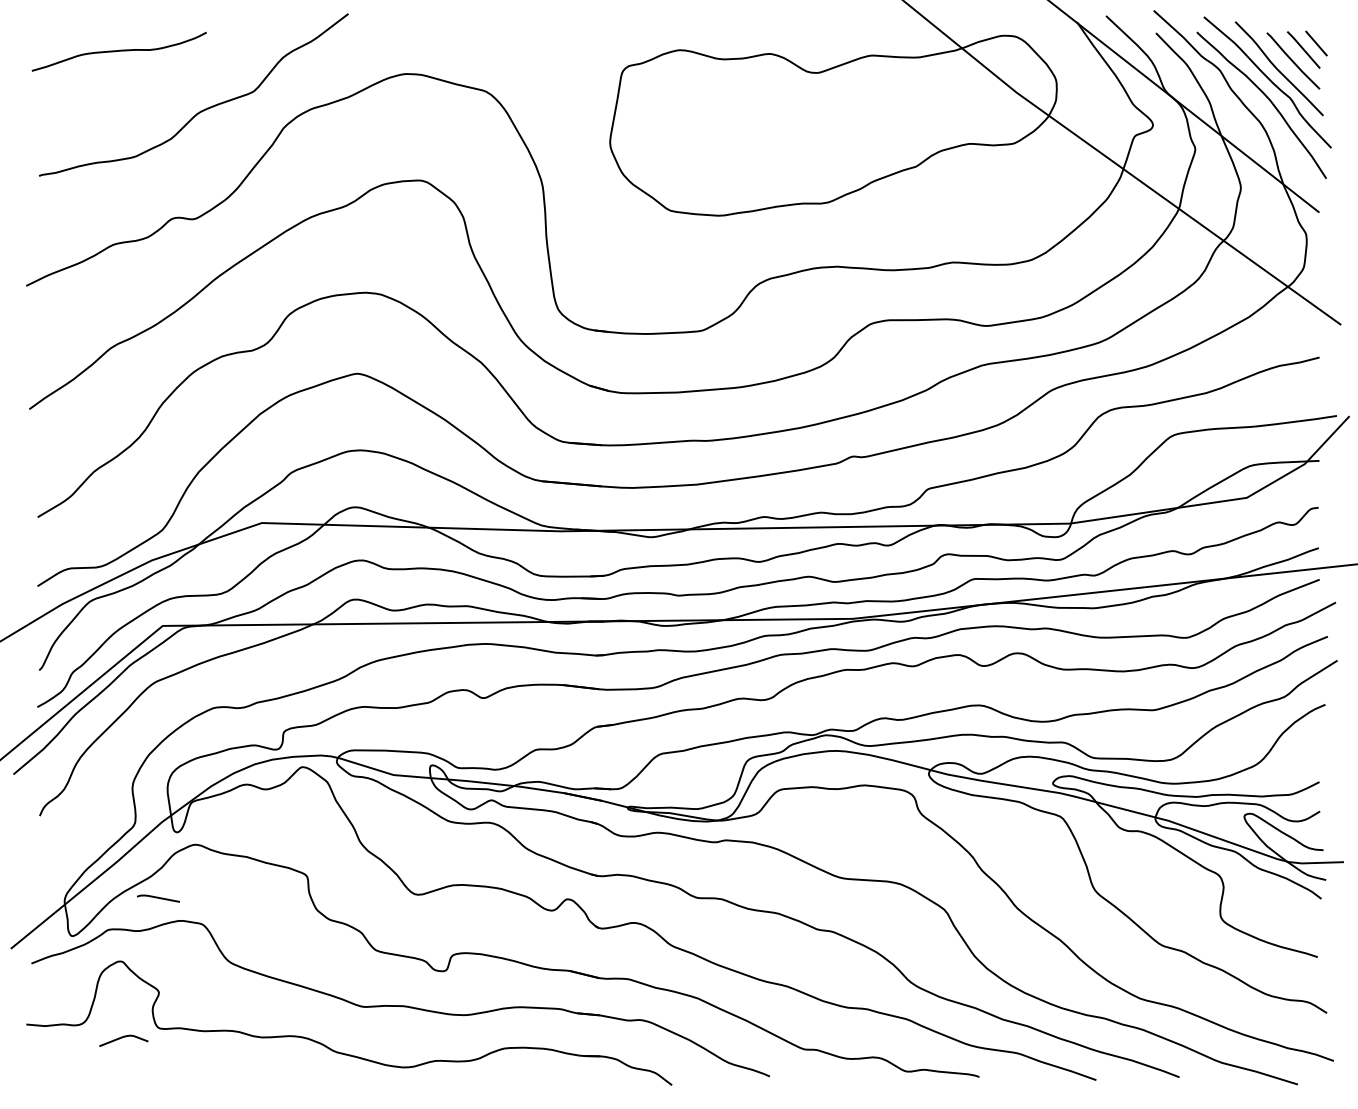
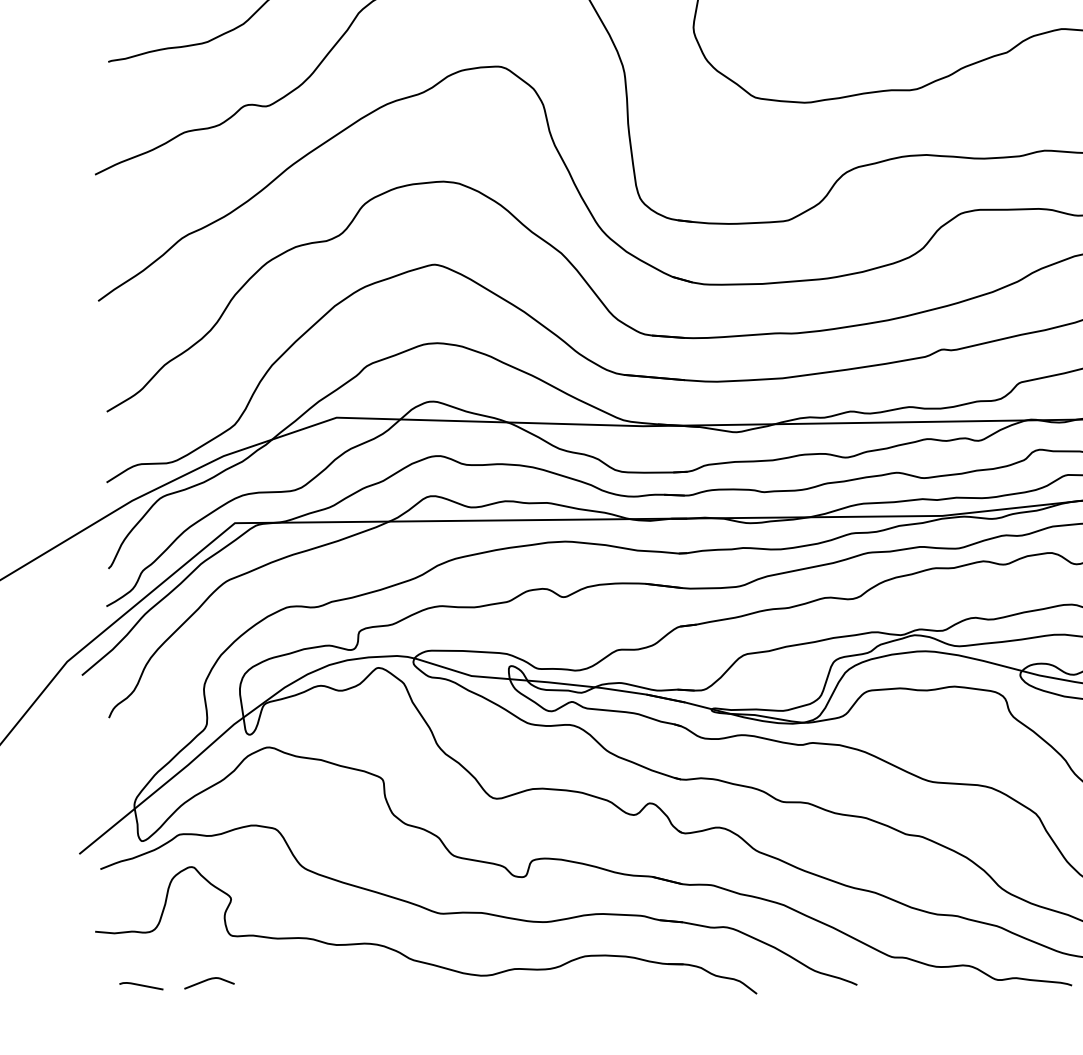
line: (158, 898) -> (141, 986), moved
curve: (122, 1038) -> (208, 980), moved

